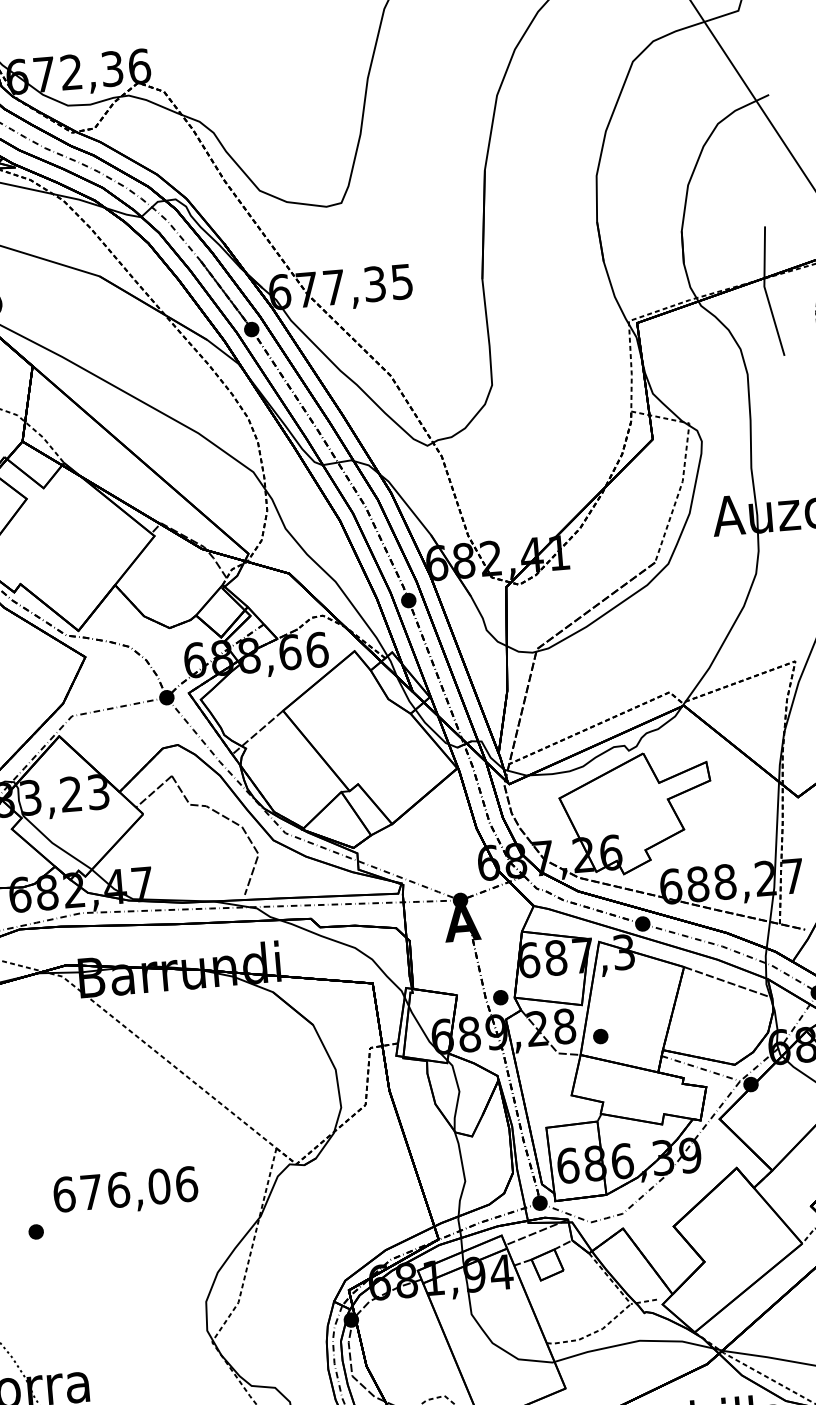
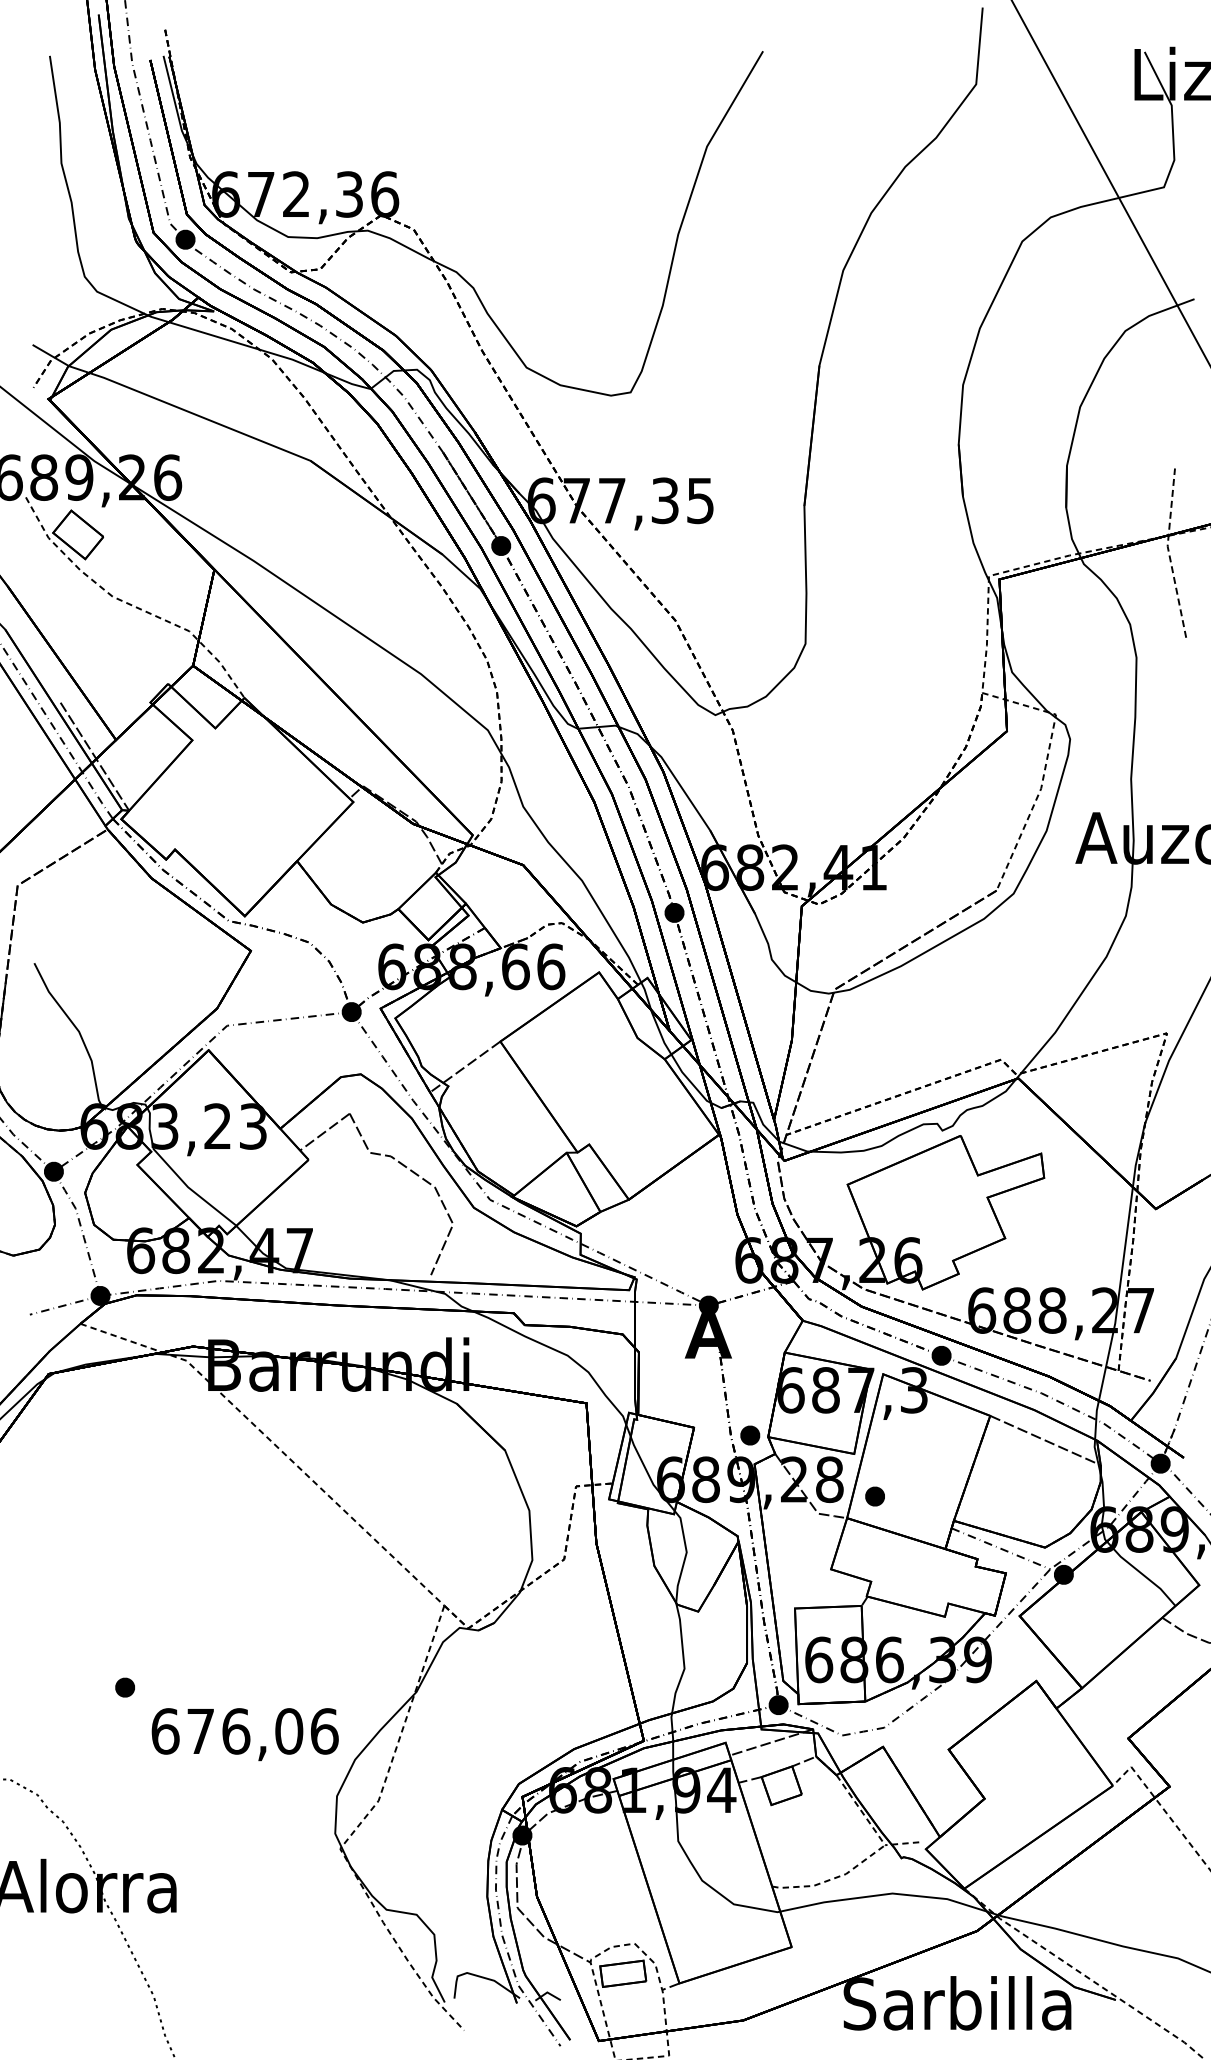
line: (766, 292) -> (1169, 553), solid -> dashed
text: (125, 1191) -> (244, 1734), moved

